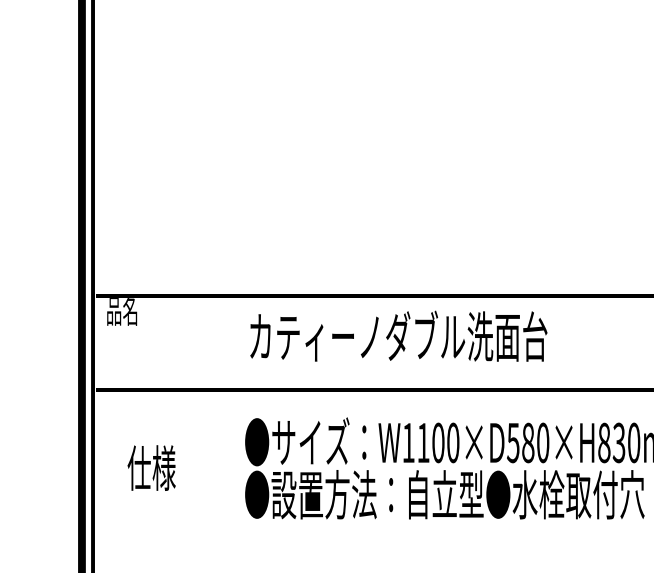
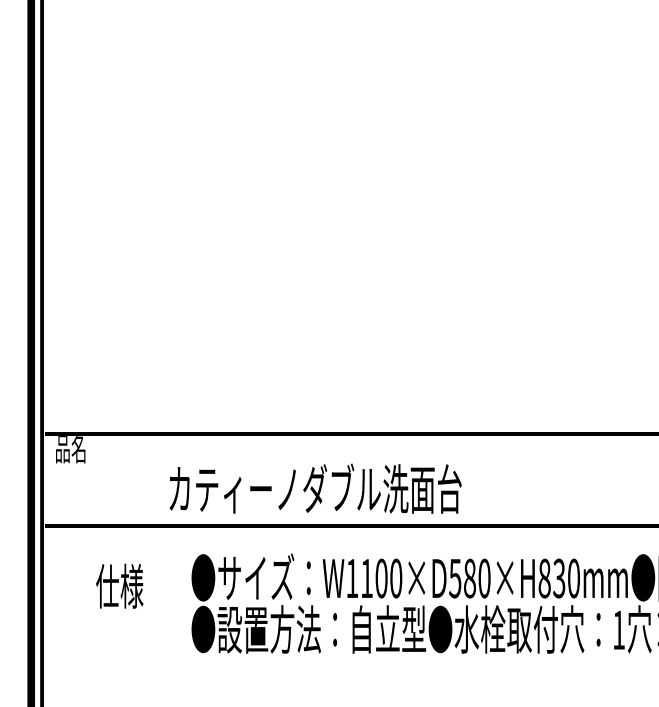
text: (398, 336) -> (315, 488), moved
text: (151, 467) -> (119, 585), moved

